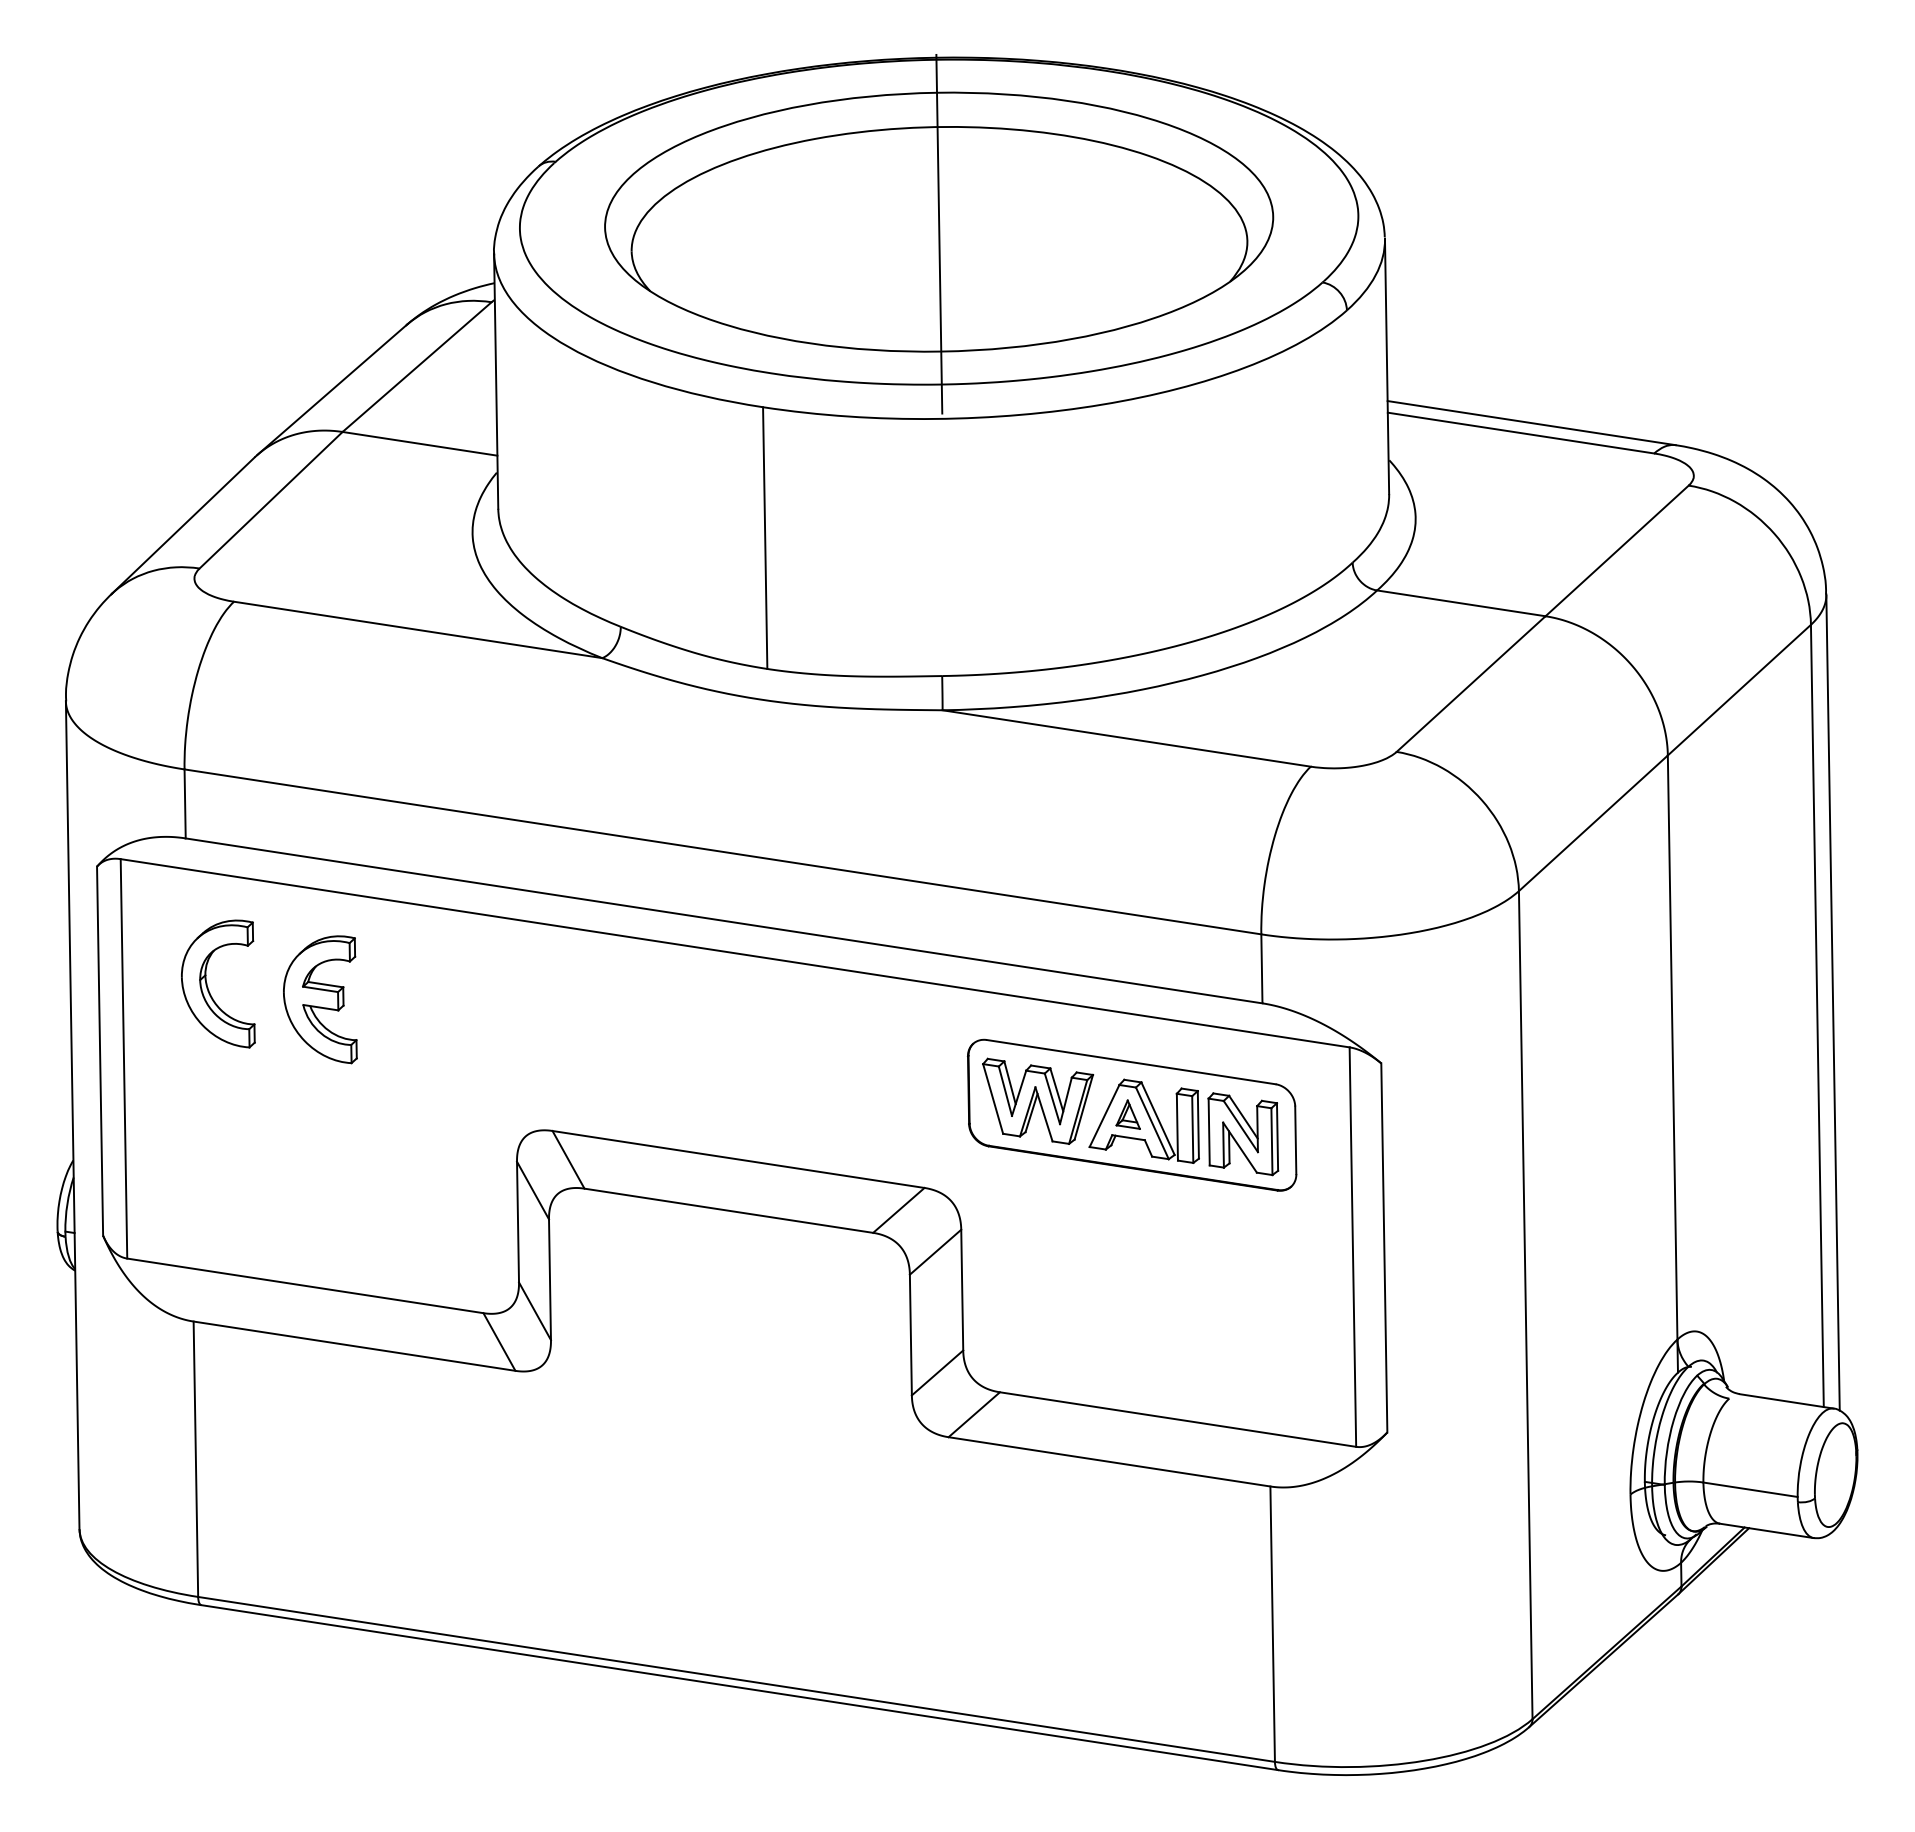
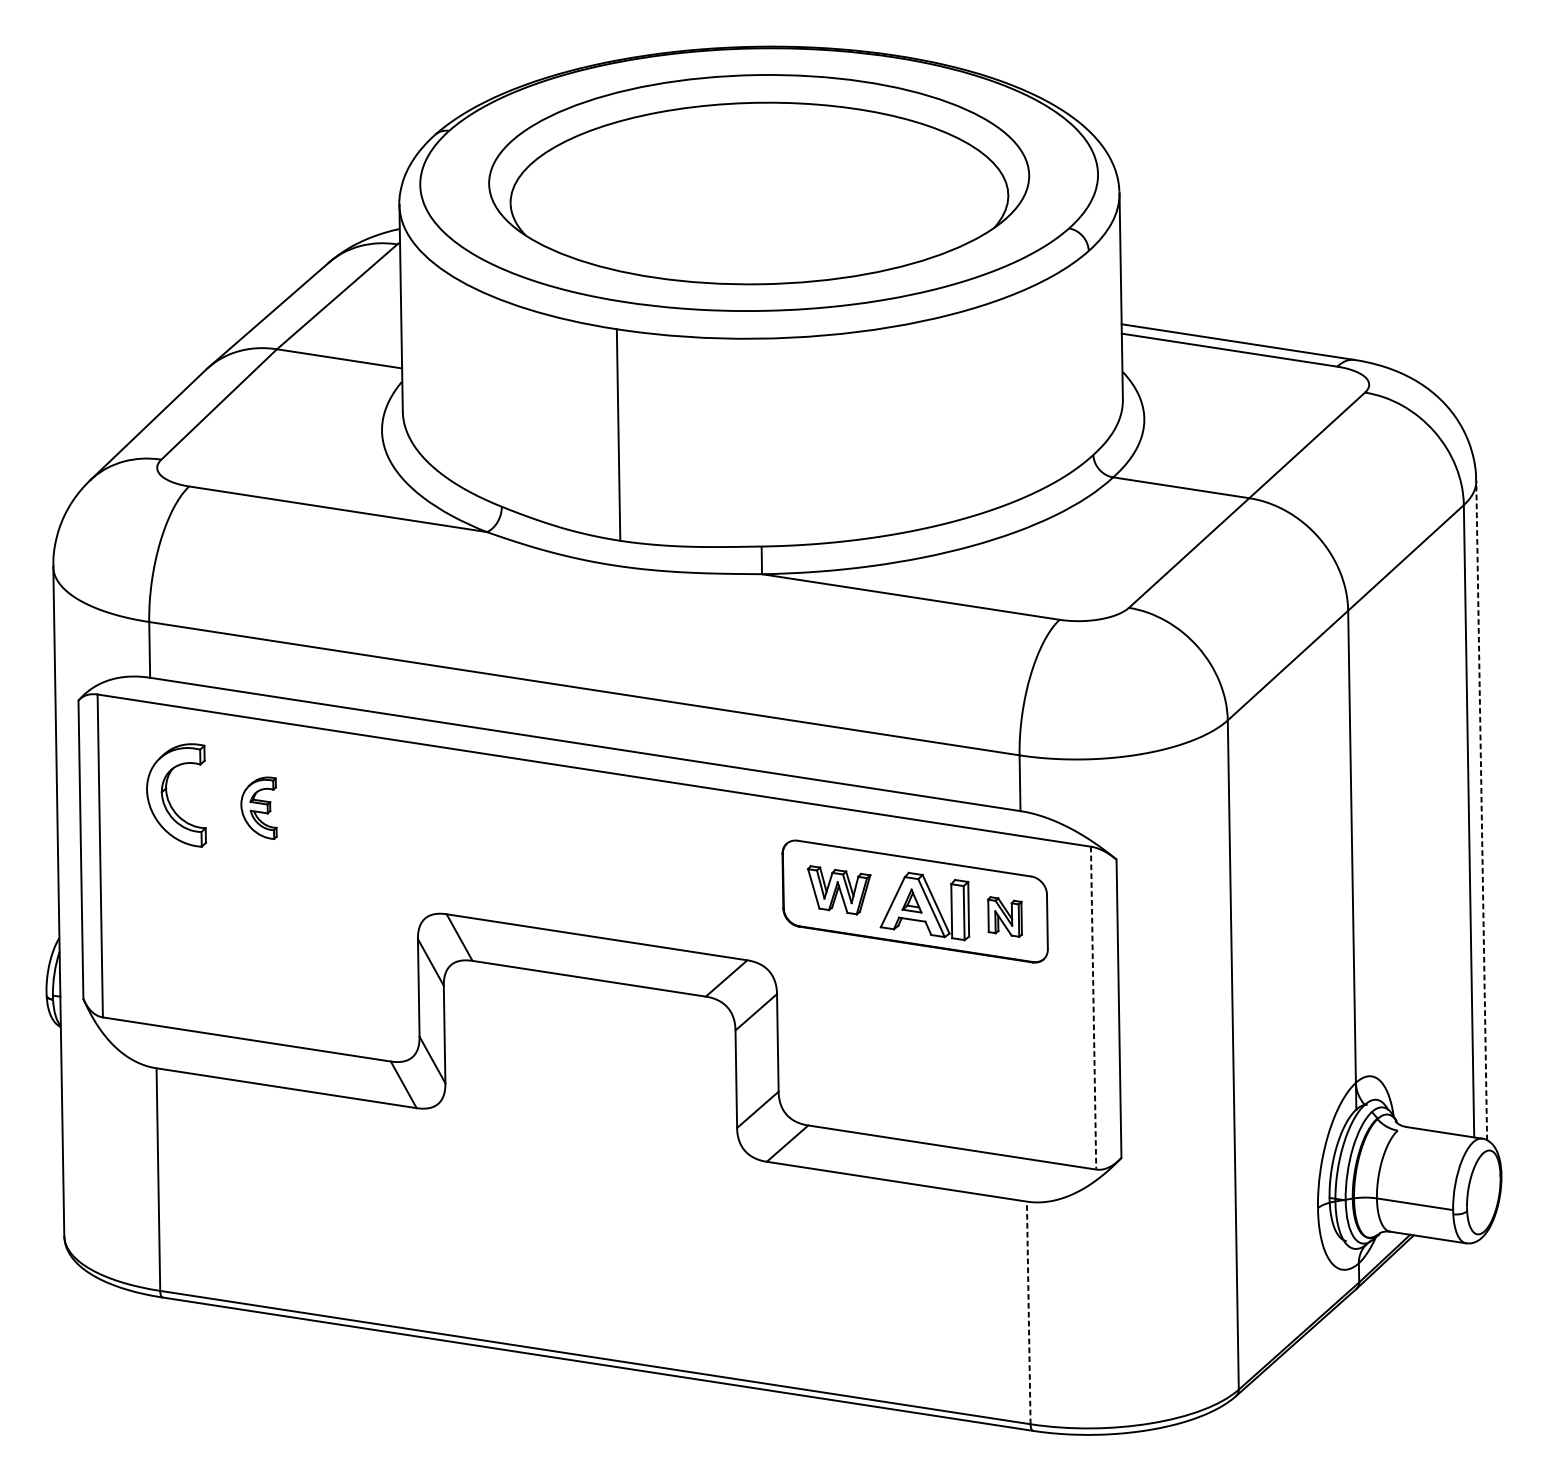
line: (939, 233) -> (759, 188), removed
part: (320, 999) -> (259, 807), size x0.6
line: (1833, 1002) -> (1482, 810), solid -> dashed
part: (1038, 1100) -> (839, 889), size x0.7
part: (1243, 1134) -> (1005, 917), size x0.6
line: (1352, 1247) -> (1093, 1008), solid -> dashed
line: (1272, 1624) -> (1028, 1313), solid -> dashed

